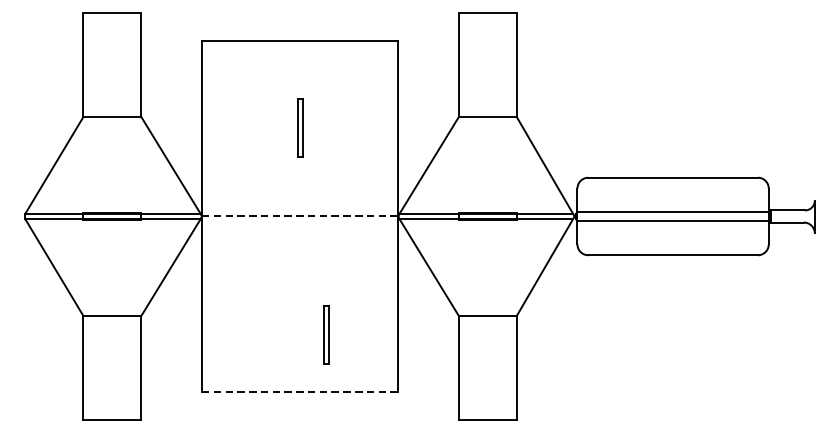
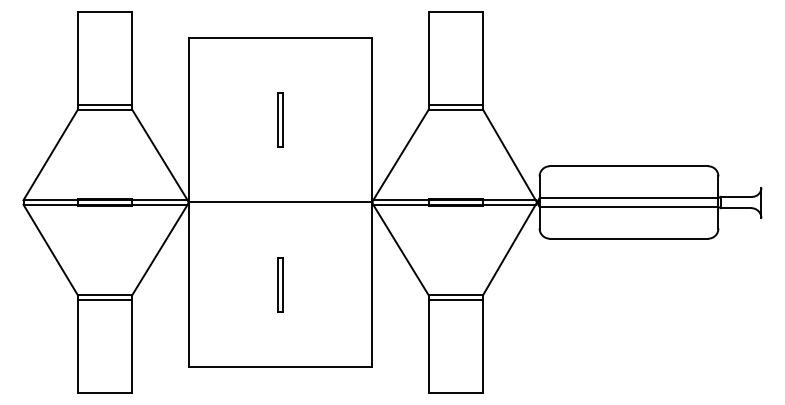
line: (111, 112) -> (104, 105), added
line: (487, 112) -> (455, 105), added
line: (300, 216) -> (280, 202), dashed -> solid
line: (111, 320) -> (104, 299), added
line: (487, 320) -> (455, 299), added
part: (326, 334) -> (280, 284), moved
line: (300, 391) -> (280, 366), dashed -> solid

